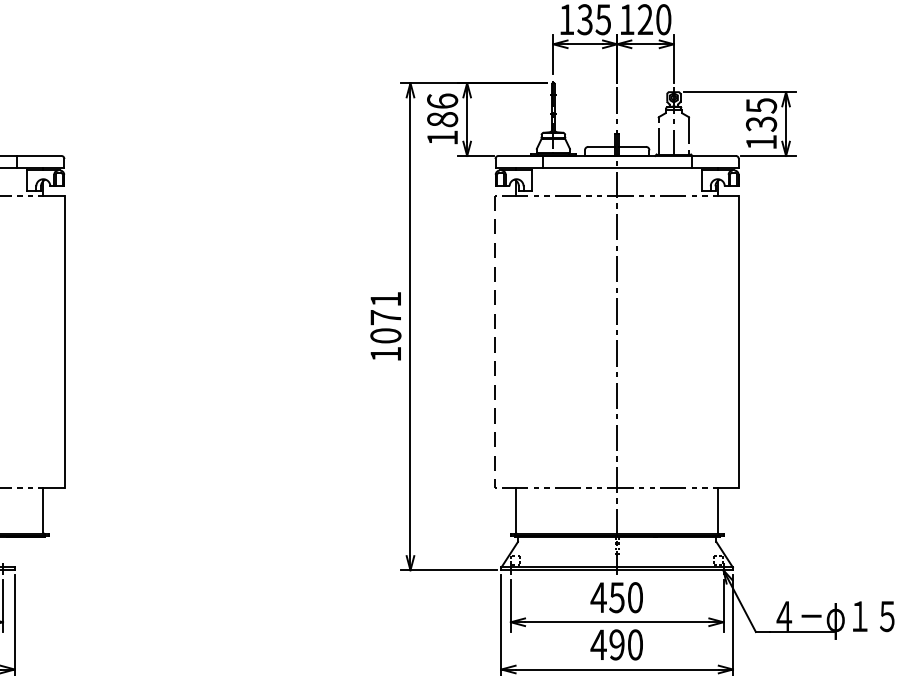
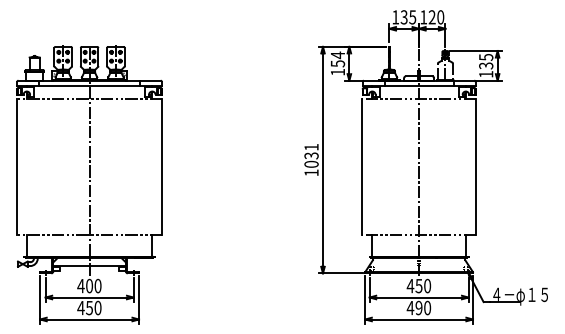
text: (441, 110) -> (337, 59), 186 -> 154
text: (385, 316) -> (311, 155), 1071 -> 1031
line: (495, 342) -> (362, 167), dashed -> solid

